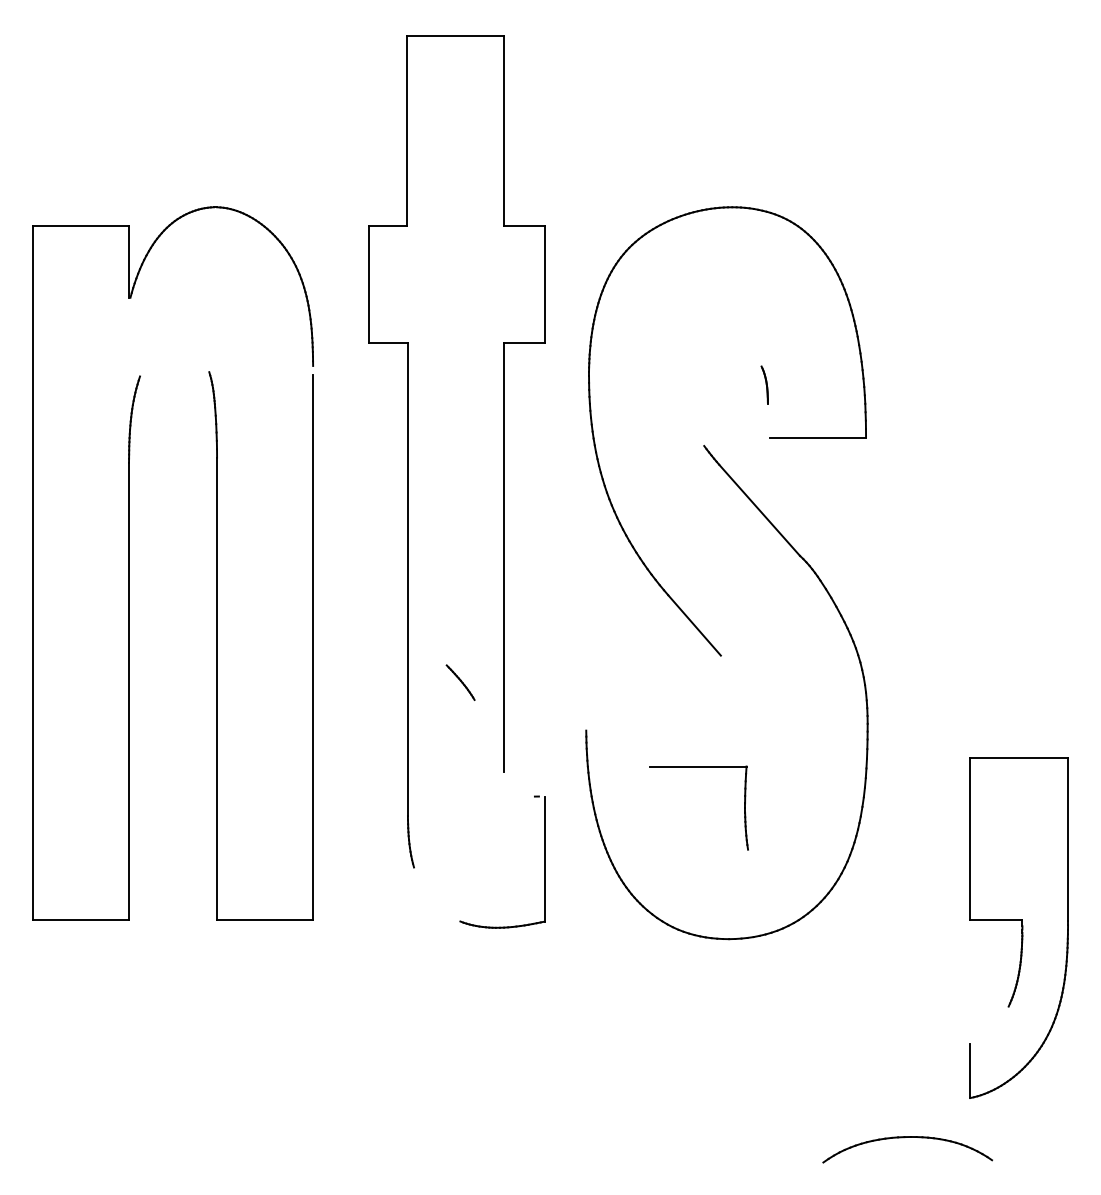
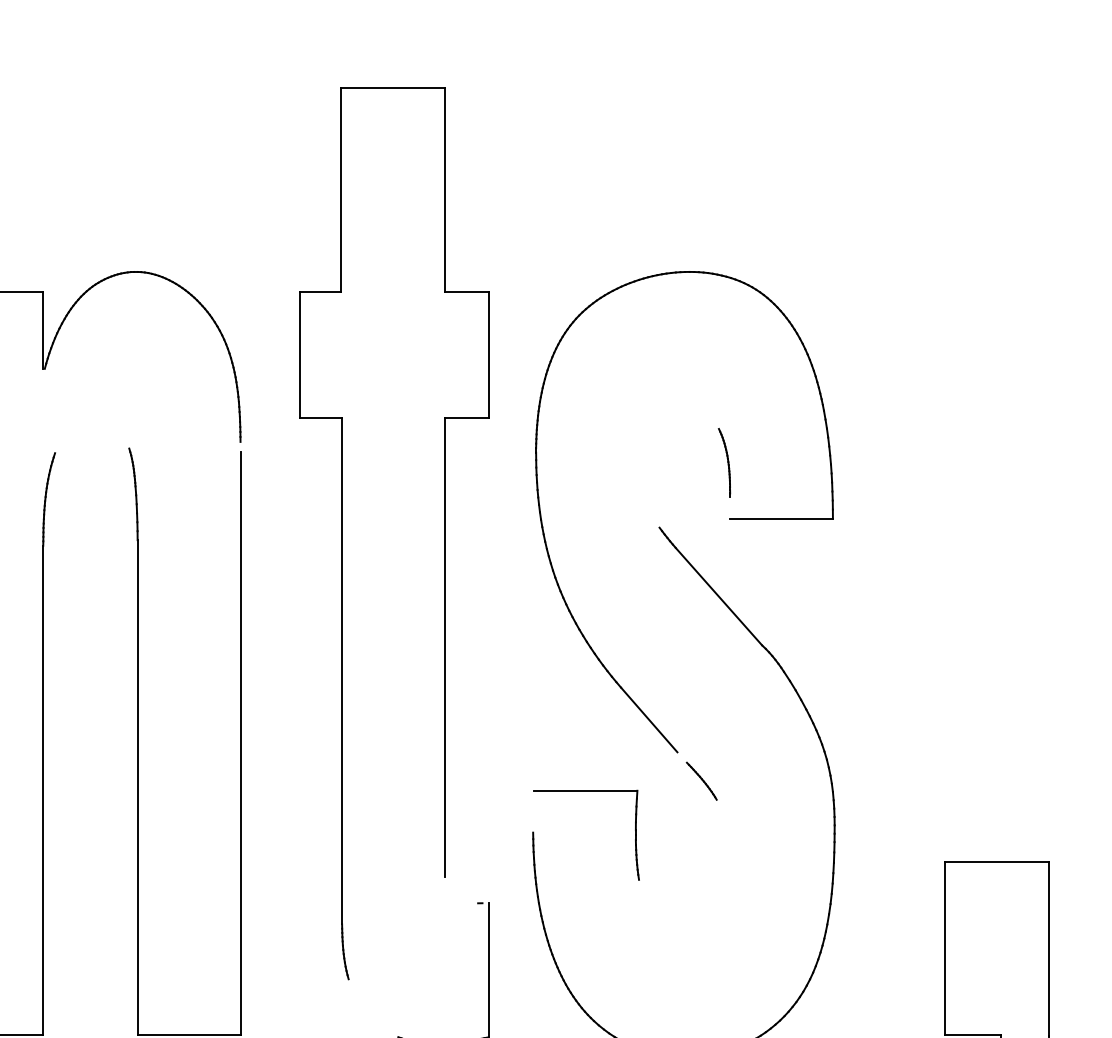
part: (764, 385) -> (724, 462), size x1.67
part: (460, 682) -> (701, 781), moved
part: (698, 767) -> (585, 791), moved

